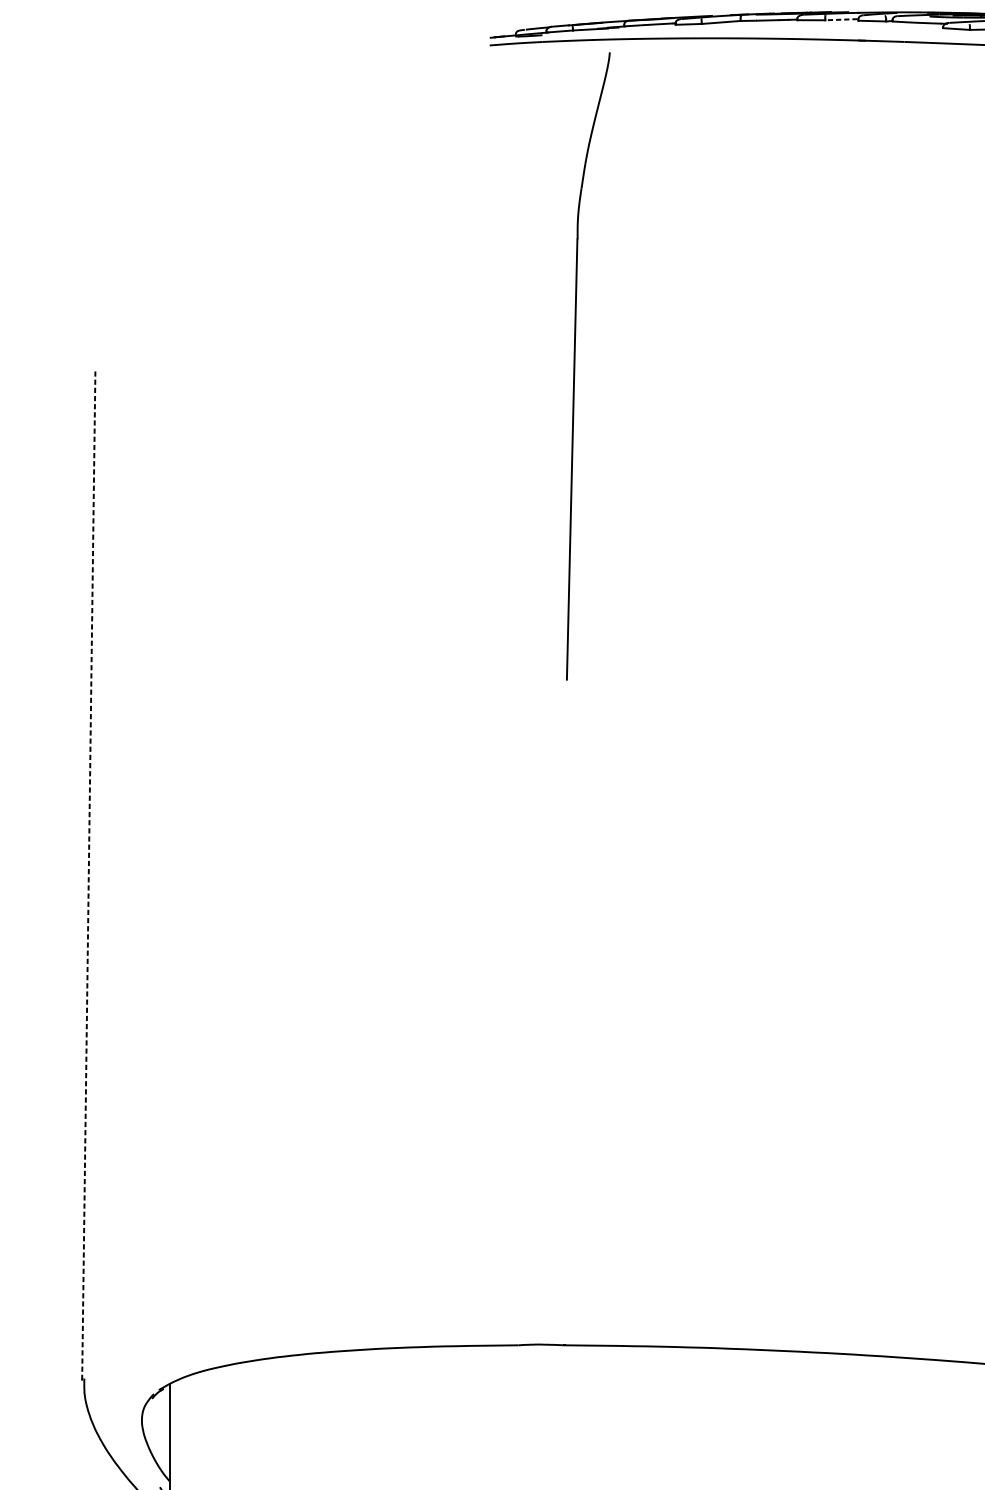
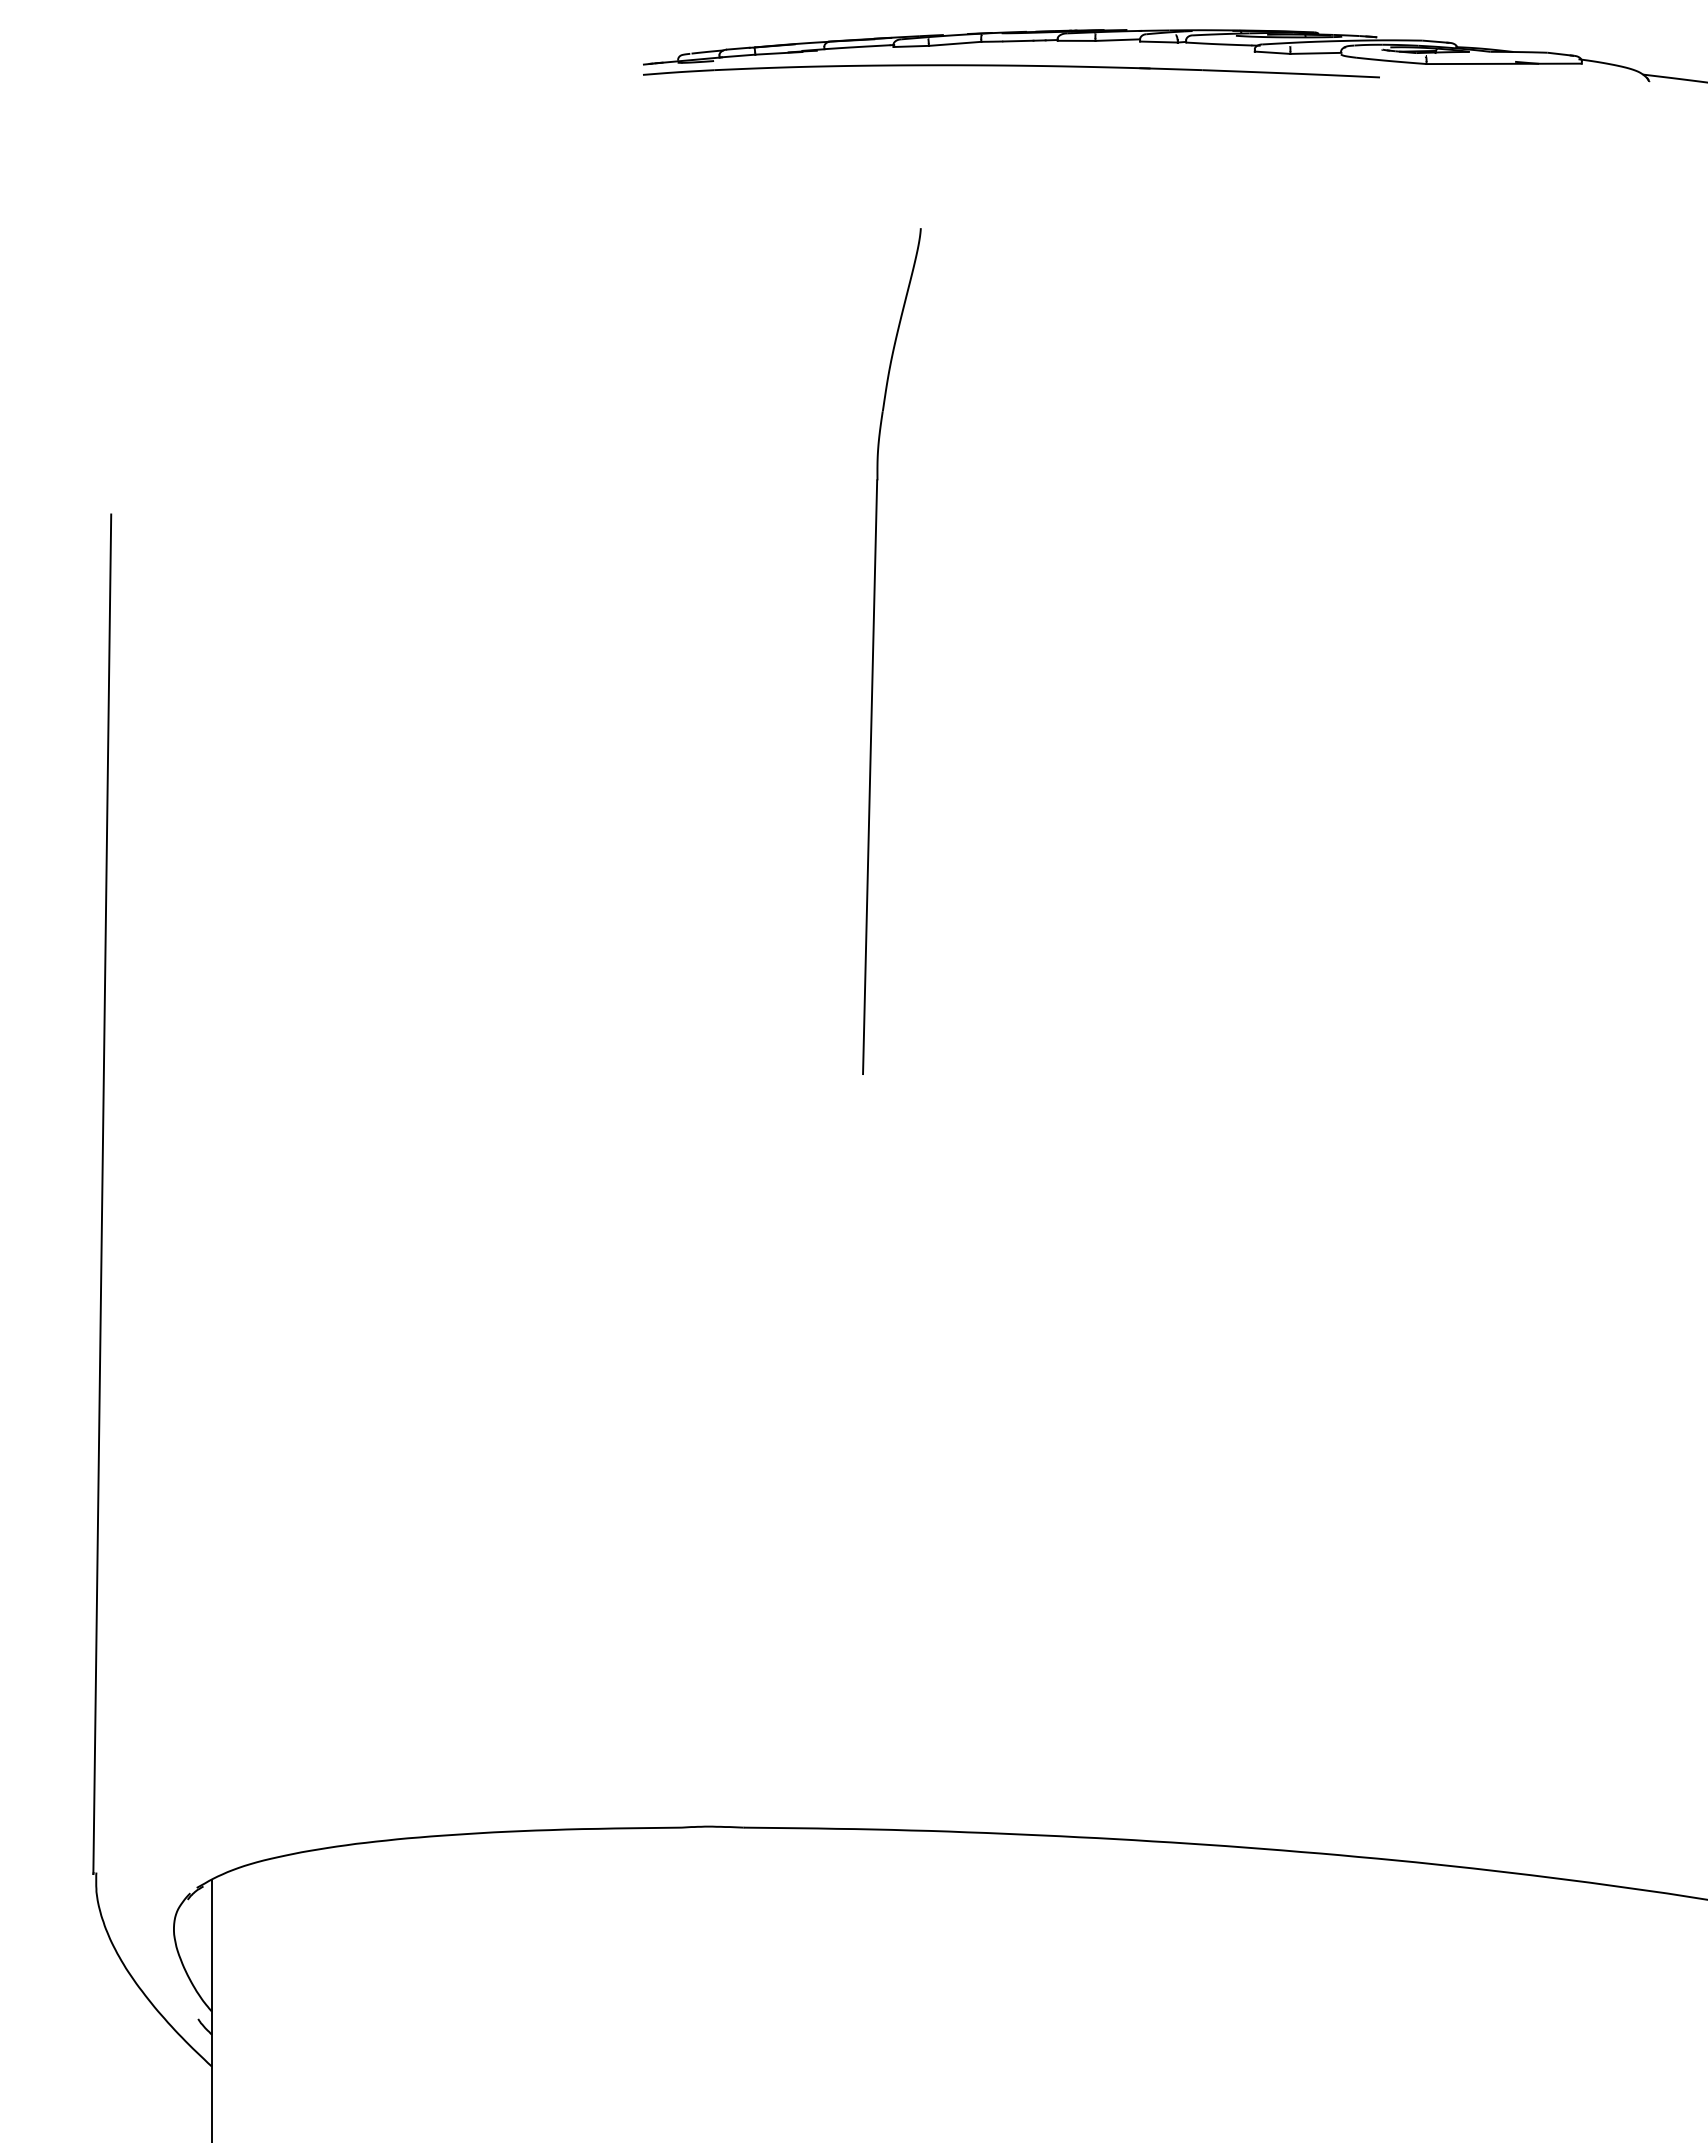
line: (841, 19) -> (1117, 40), dashed -> solid
part: (575, 364) -> (874, 648), moved
line: (88, 875) -> (102, 1194), dashed -> solid

